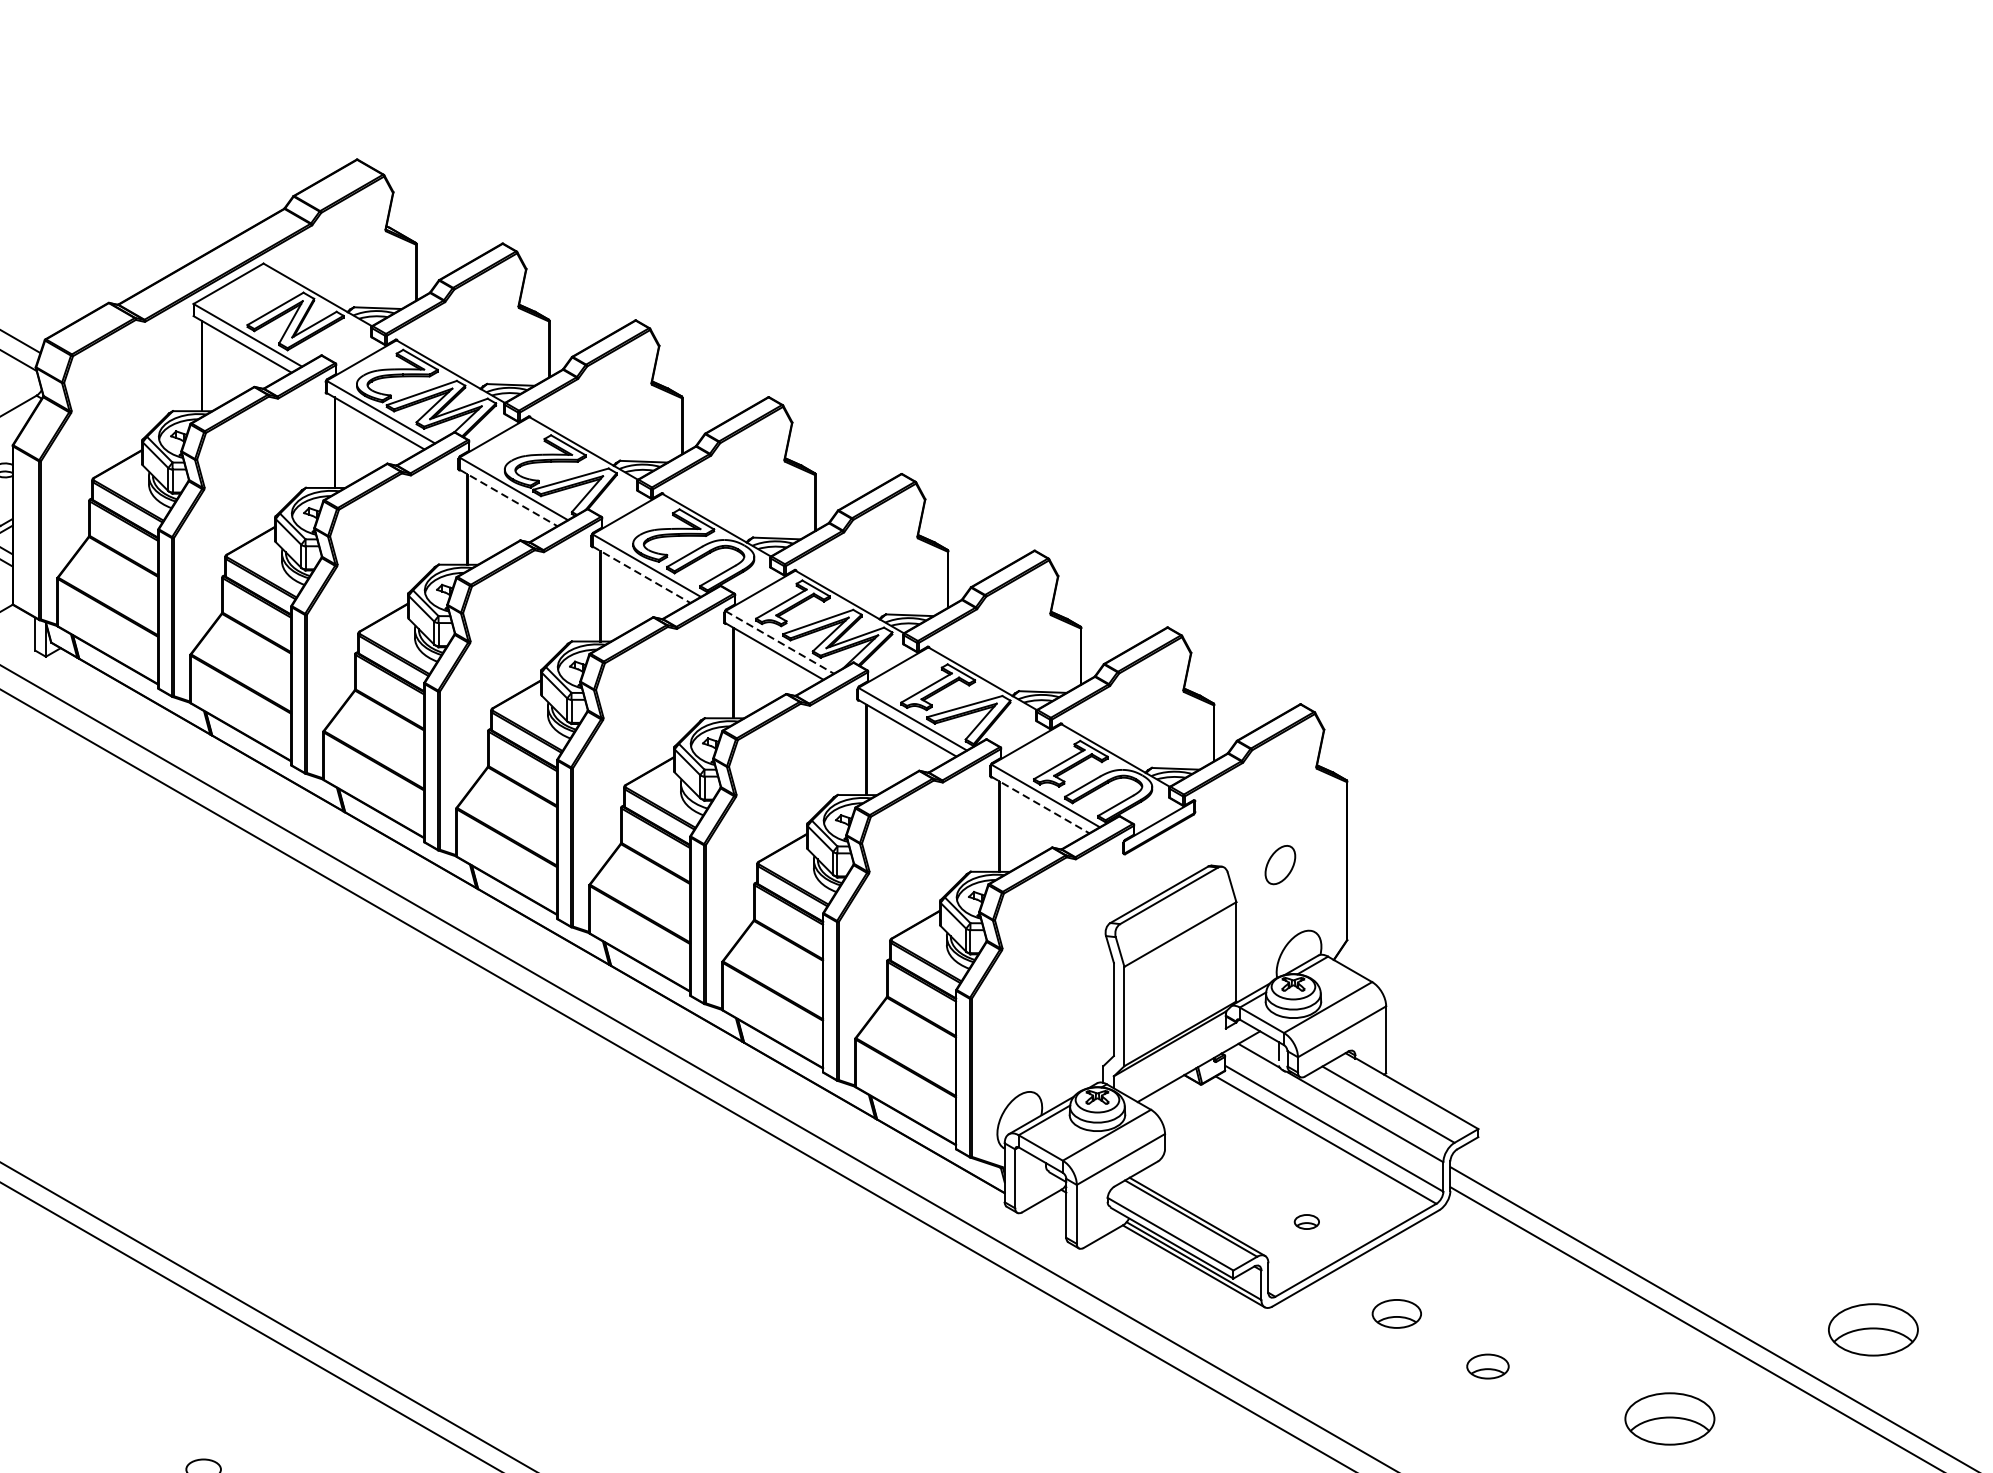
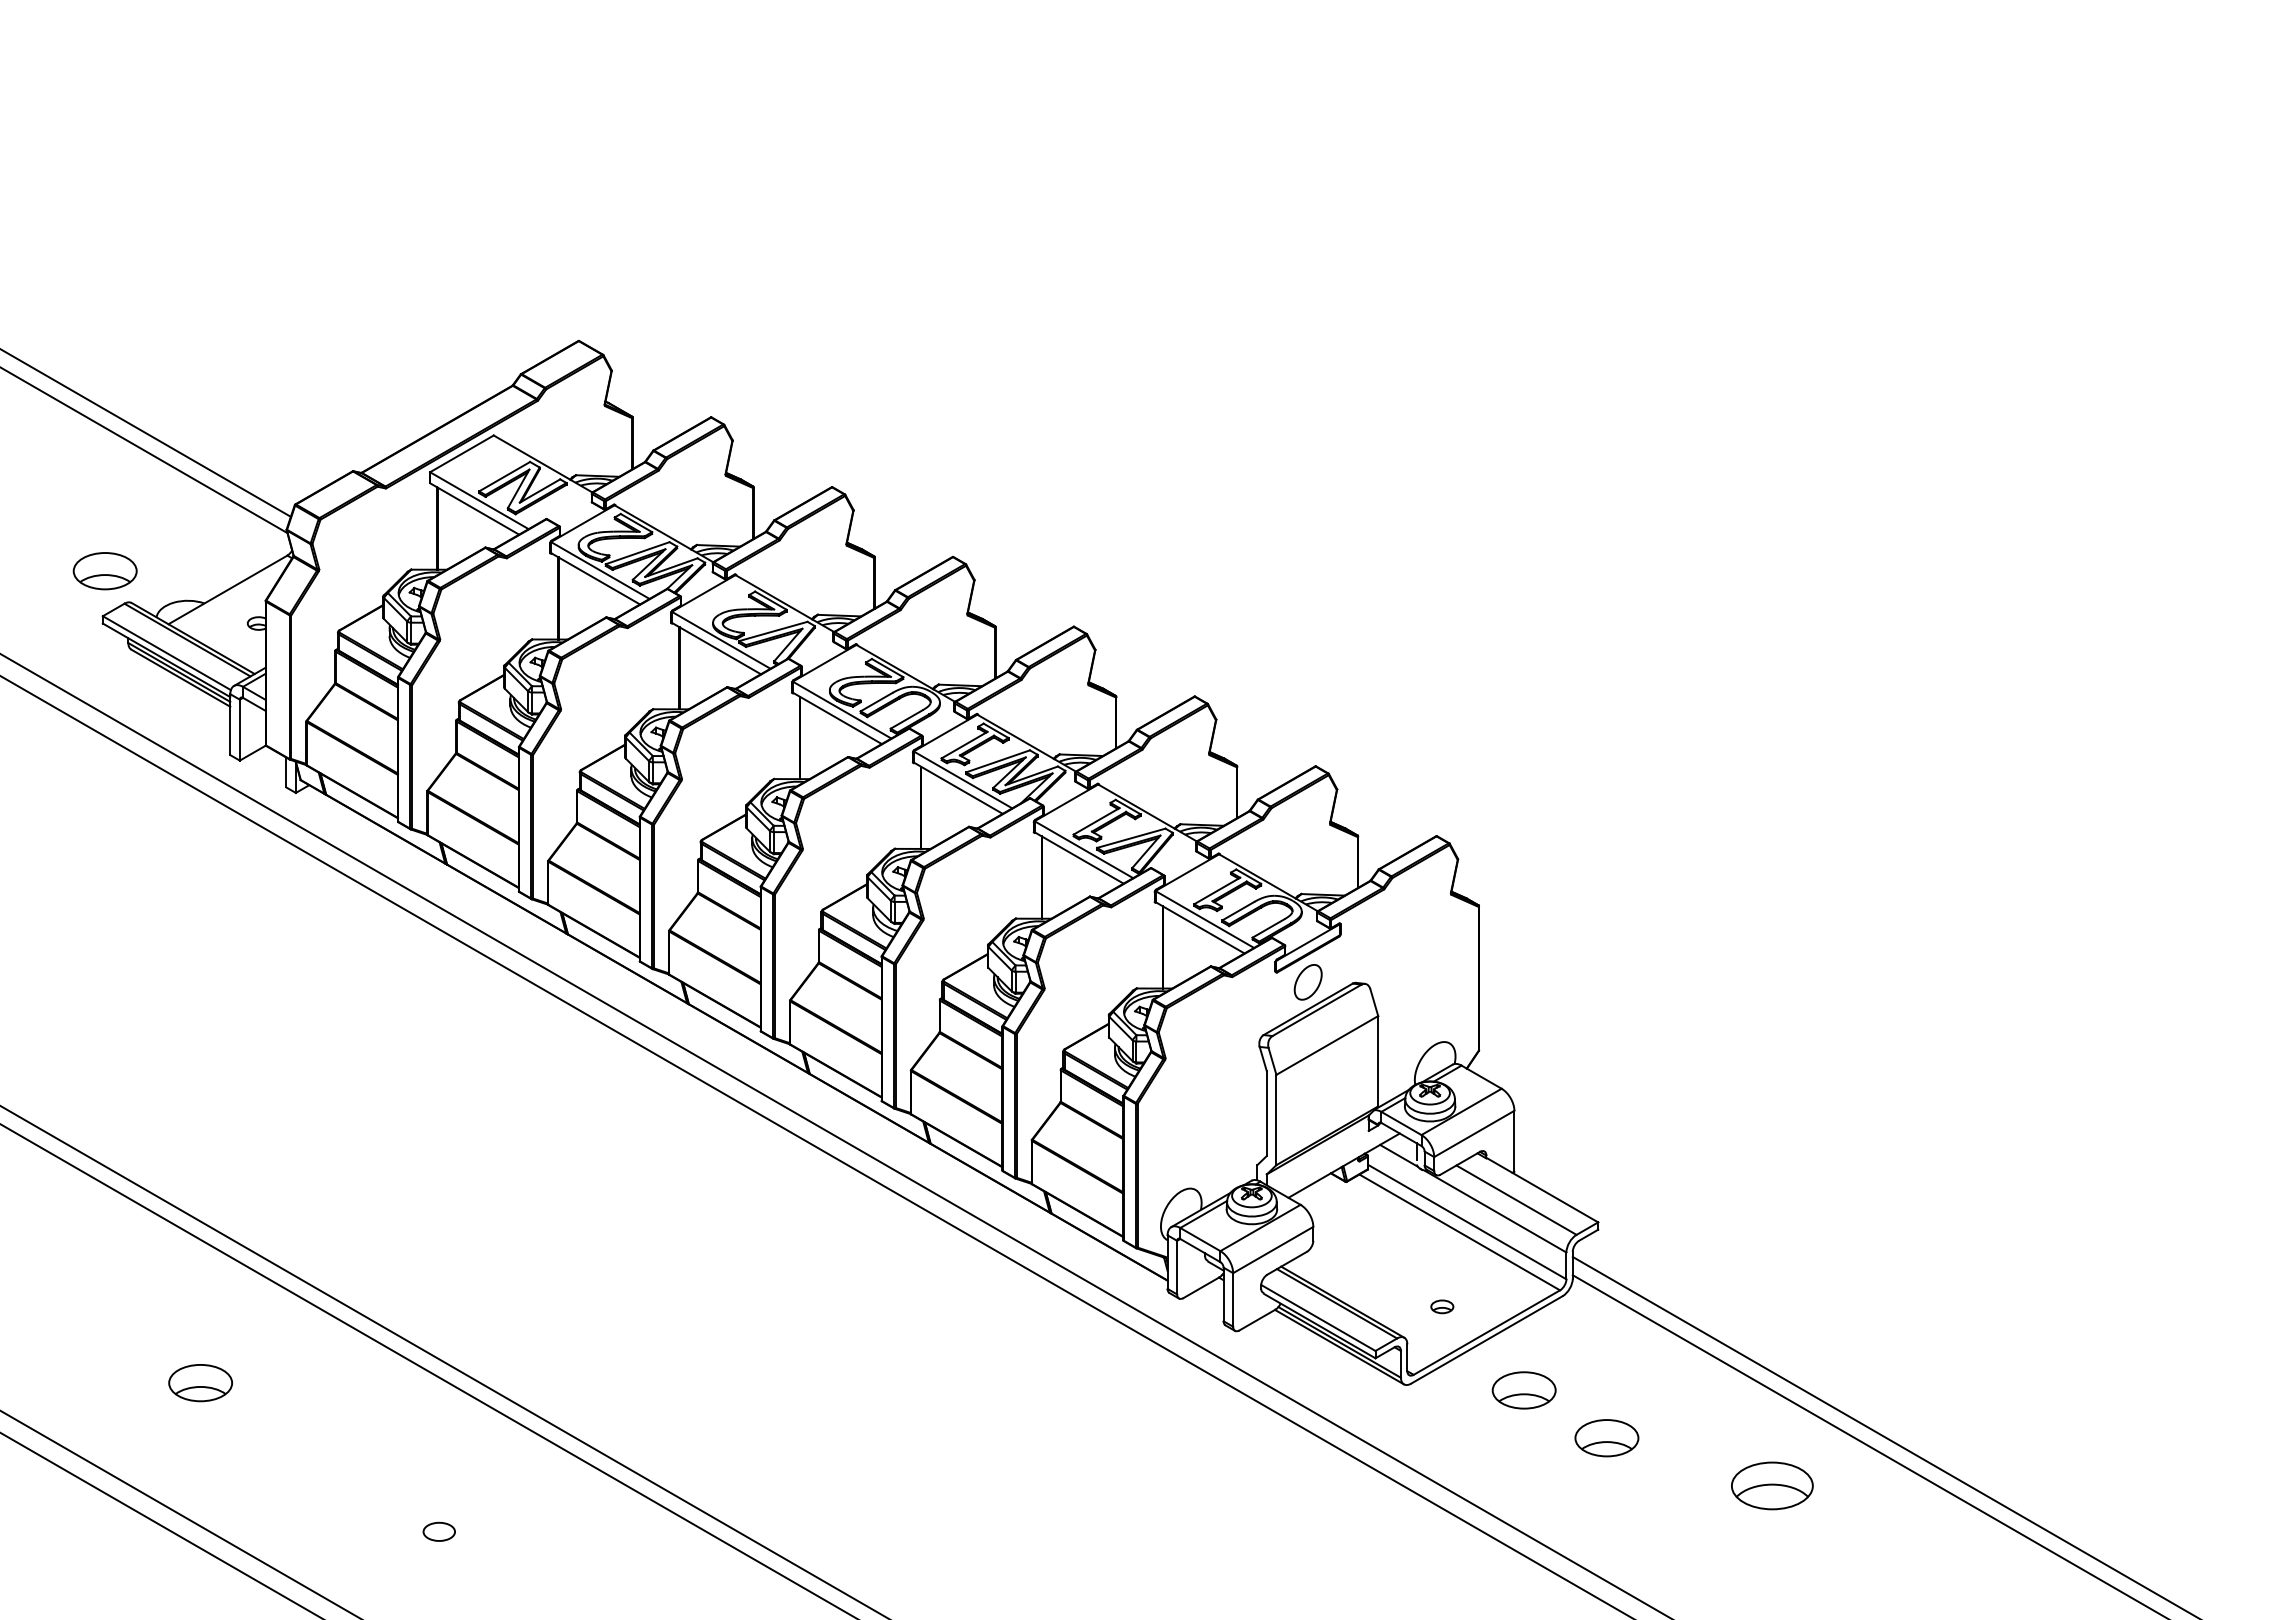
line: (508, 497) -> (716, 648), dashed -> solid
line: (641, 574) -> (837, 718), dashed -> solid
line: (779, 641) -> (962, 779), dashed -> solid
line: (1040, 805) -> (1200, 928), dashed -> solid
part: (1279, 865) -> (1307, 982), moved
part: (1396, 1313) -> (1523, 1390), size x1.43
part: (1873, 1329) -> (1957, 1404), removed
part: (1487, 1366) -> (1606, 1438), size x1.67

